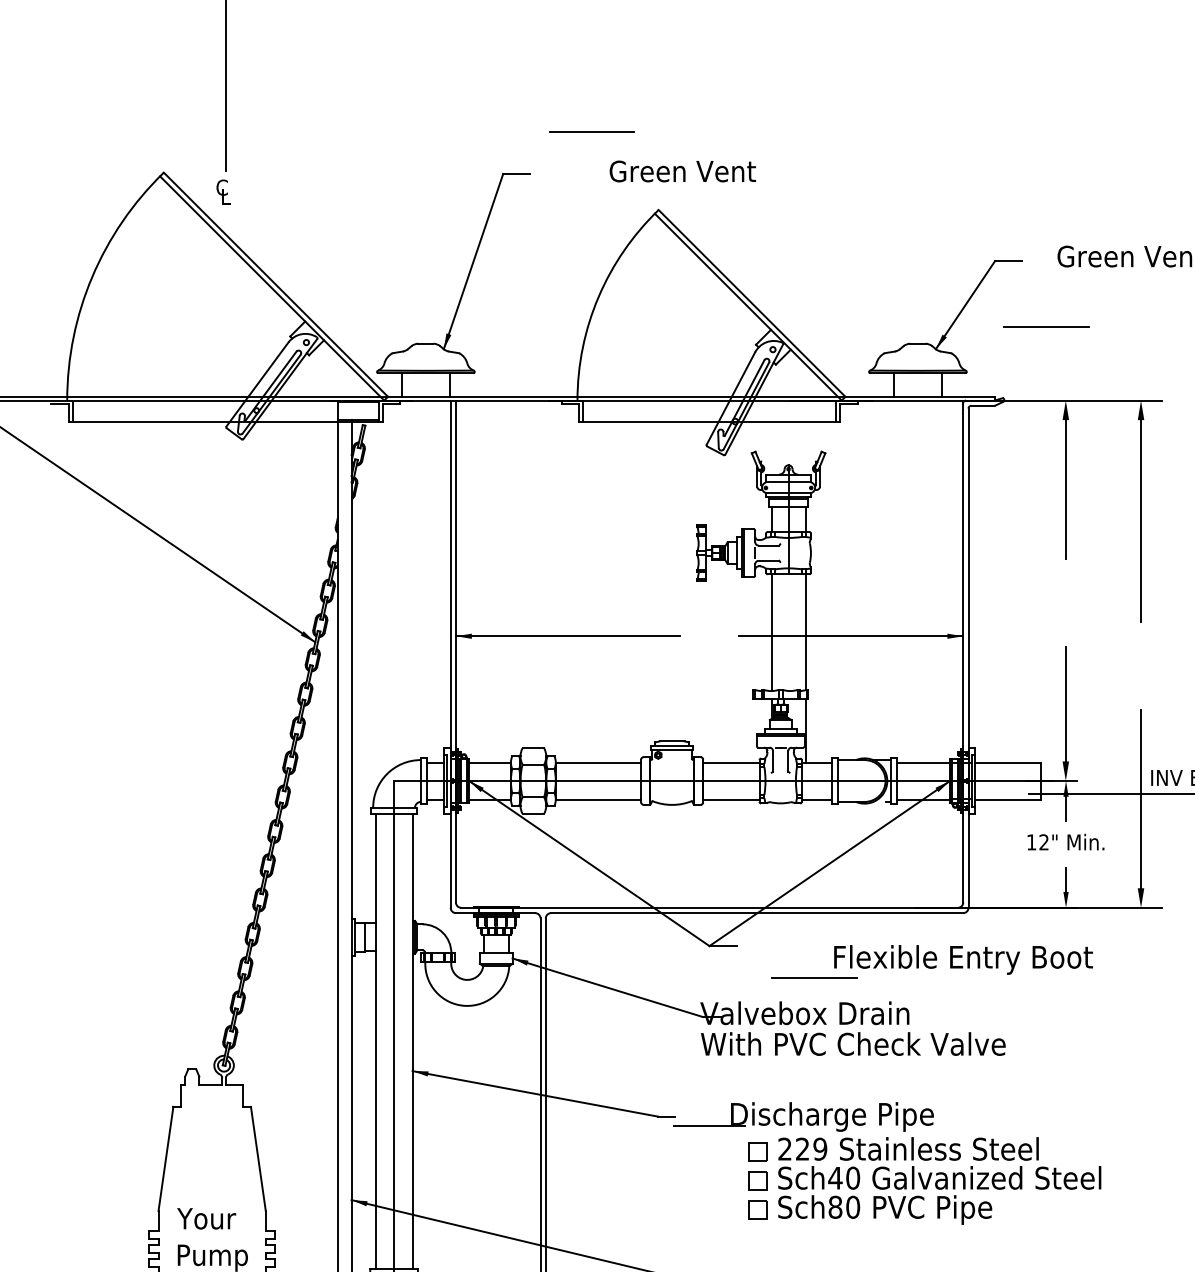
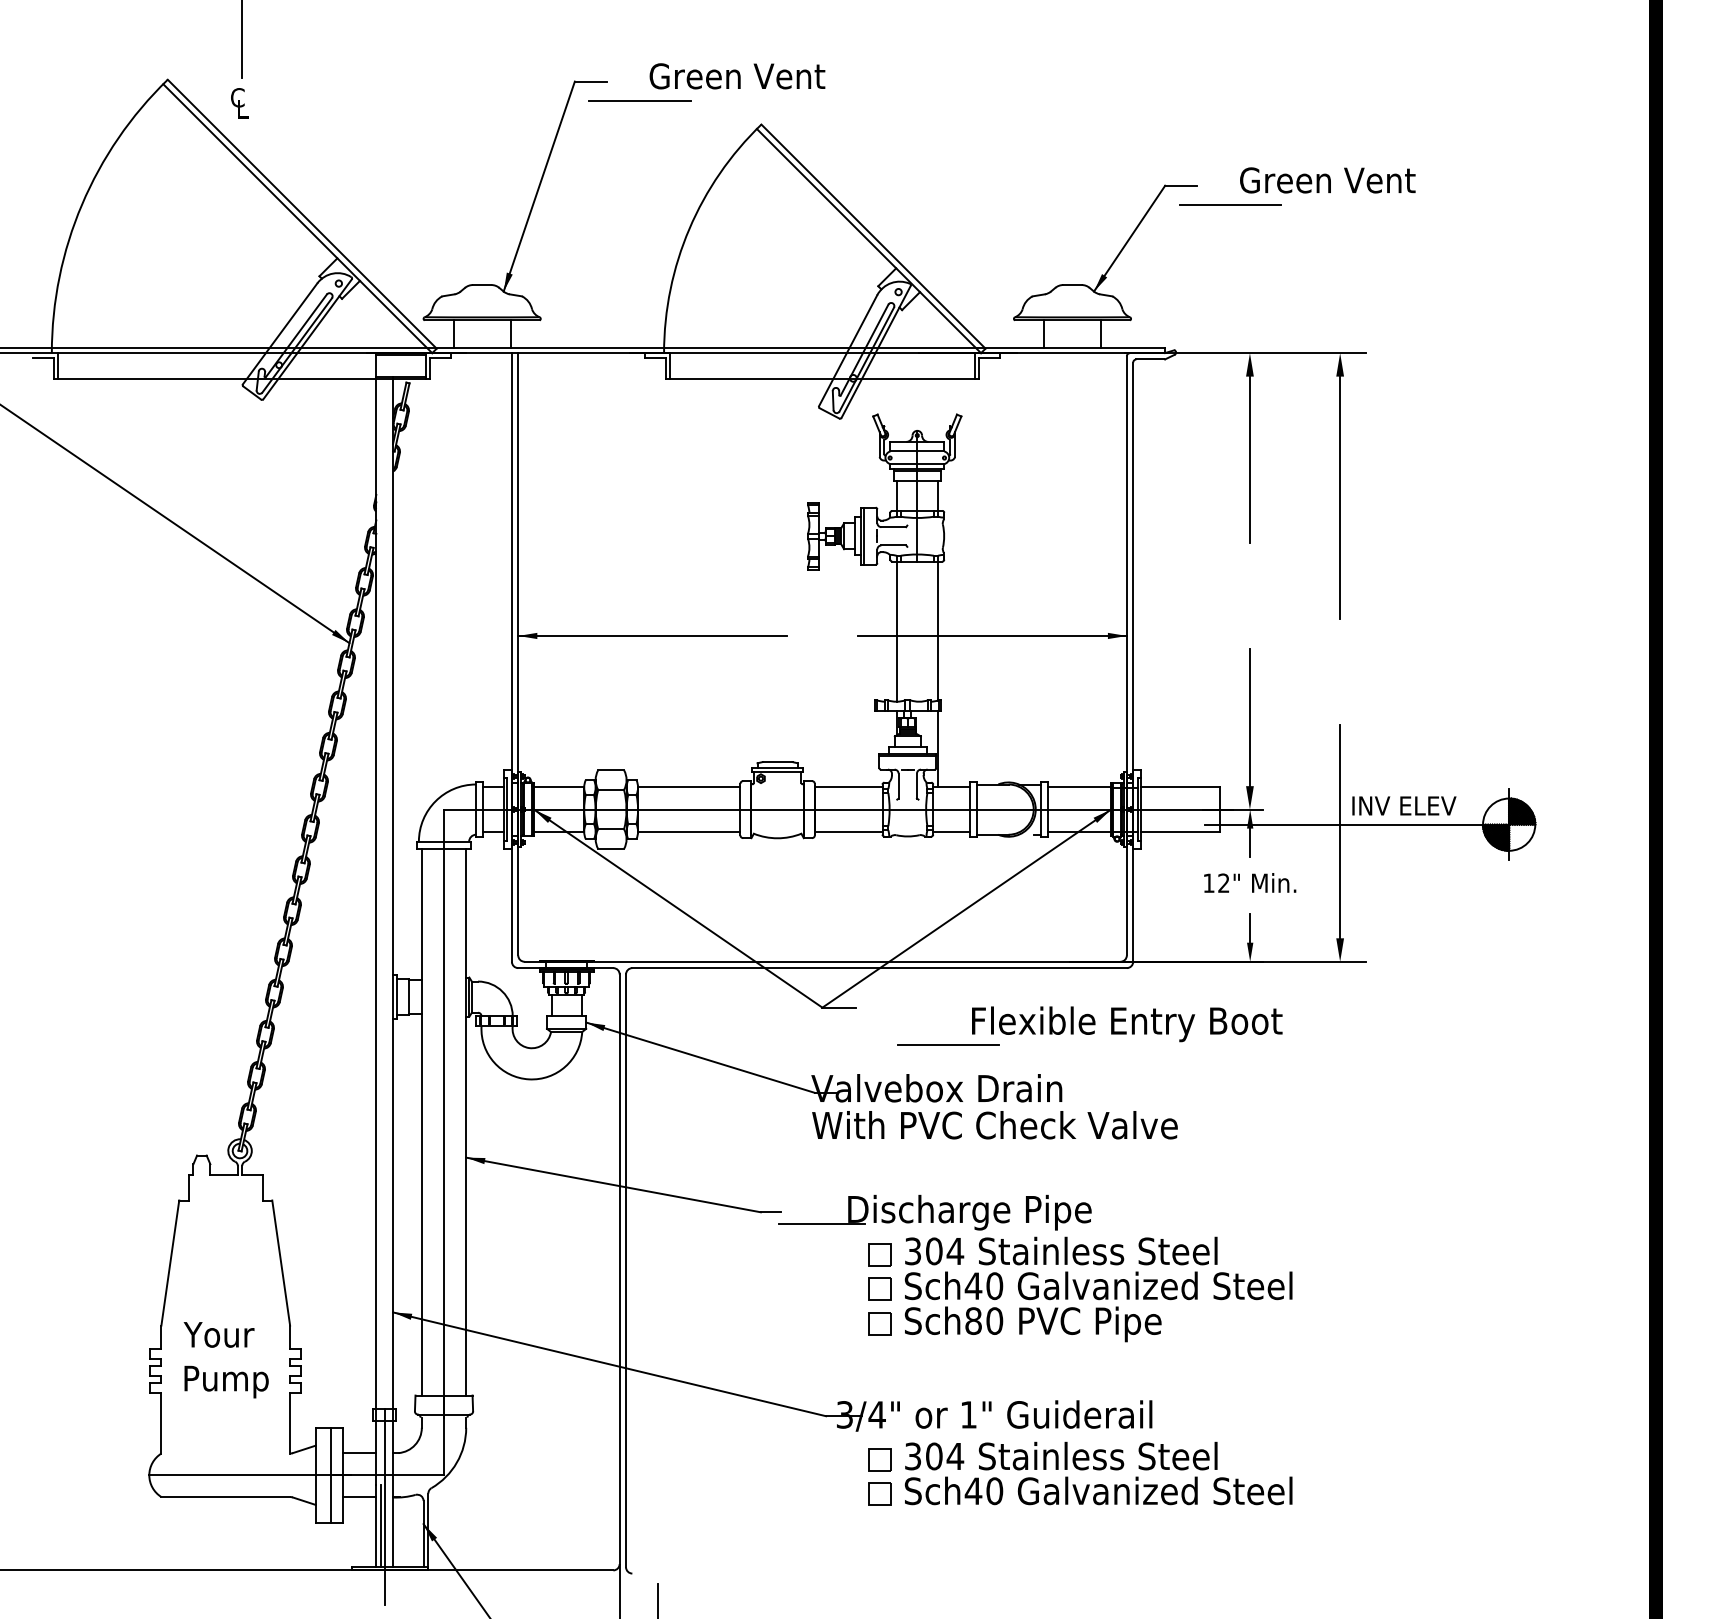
line: (591, 131) -> (639, 100), moved
text: (682, 171) -> (737, 76), moved
line: (1046, 326) -> (1230, 204), moved
text: (802, 1149) -> (934, 1251), 229 -> 304

